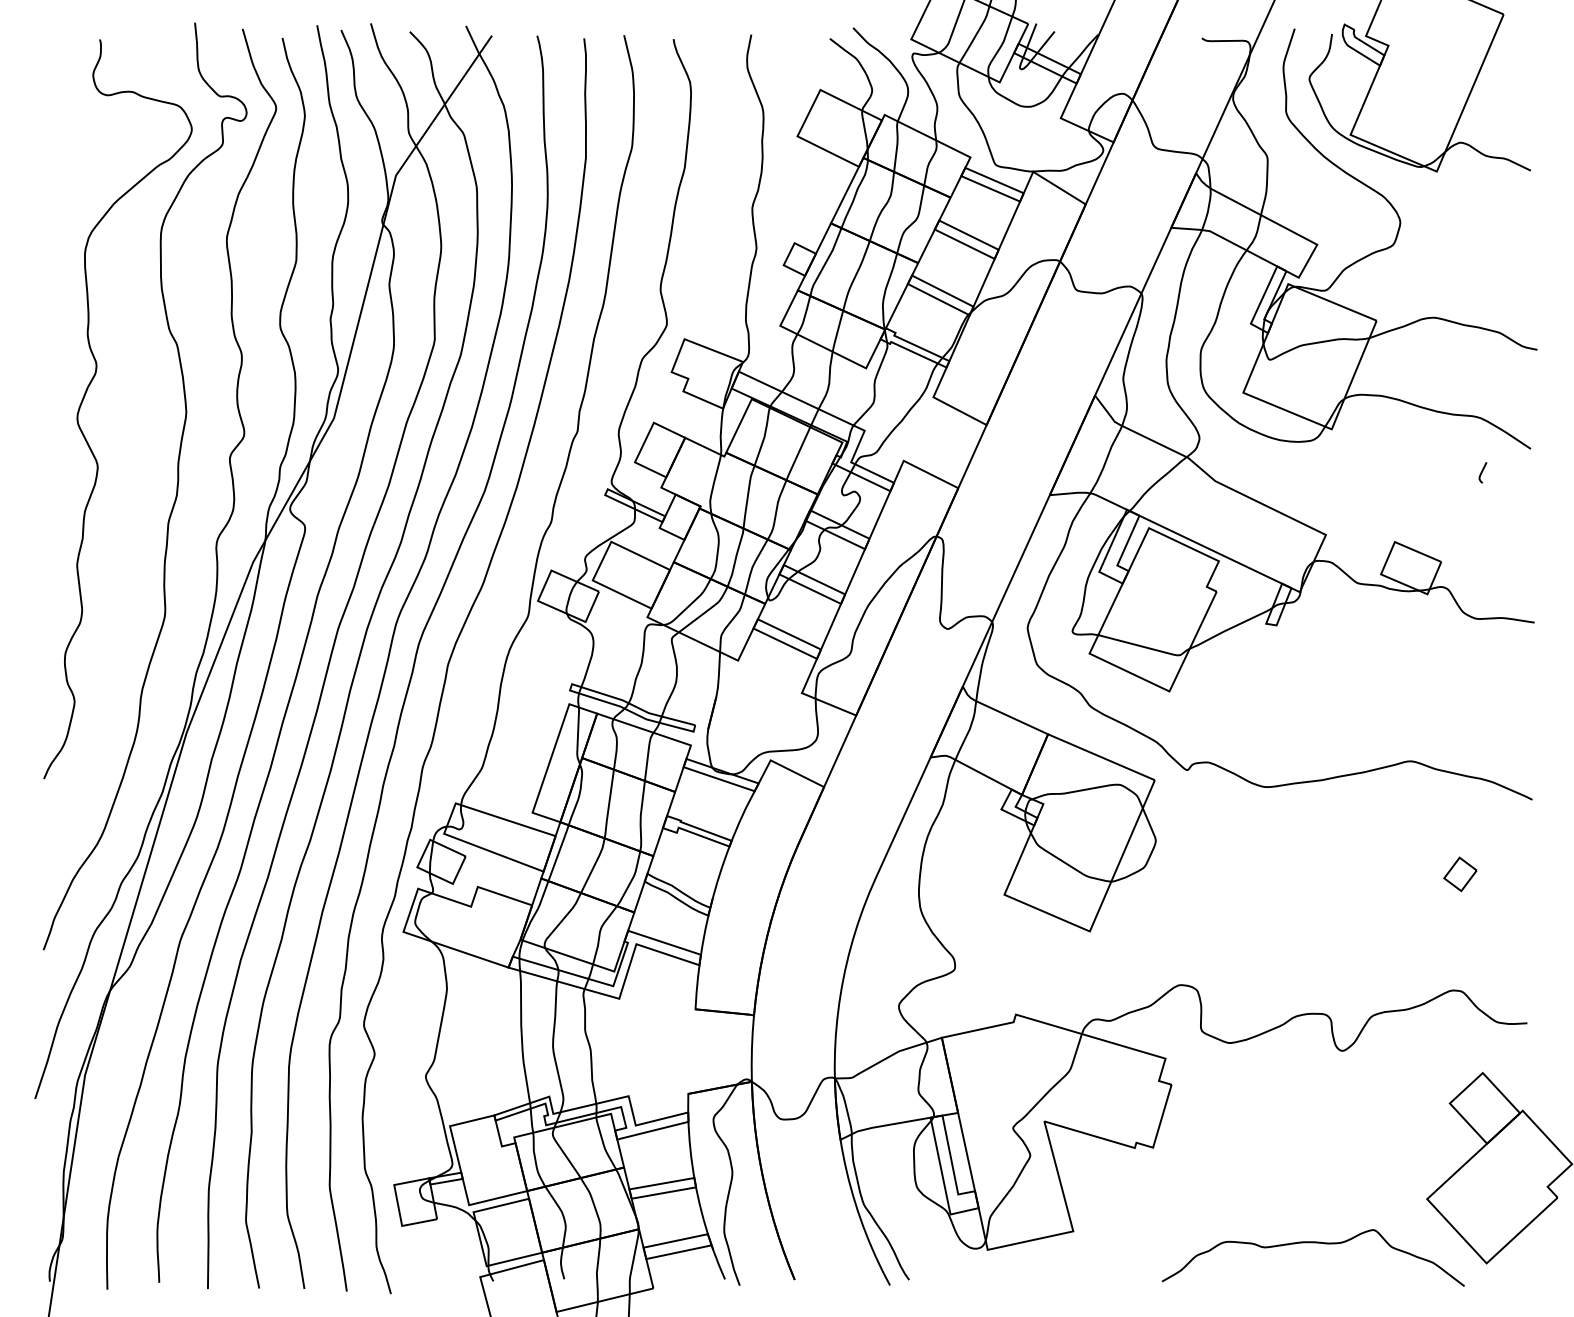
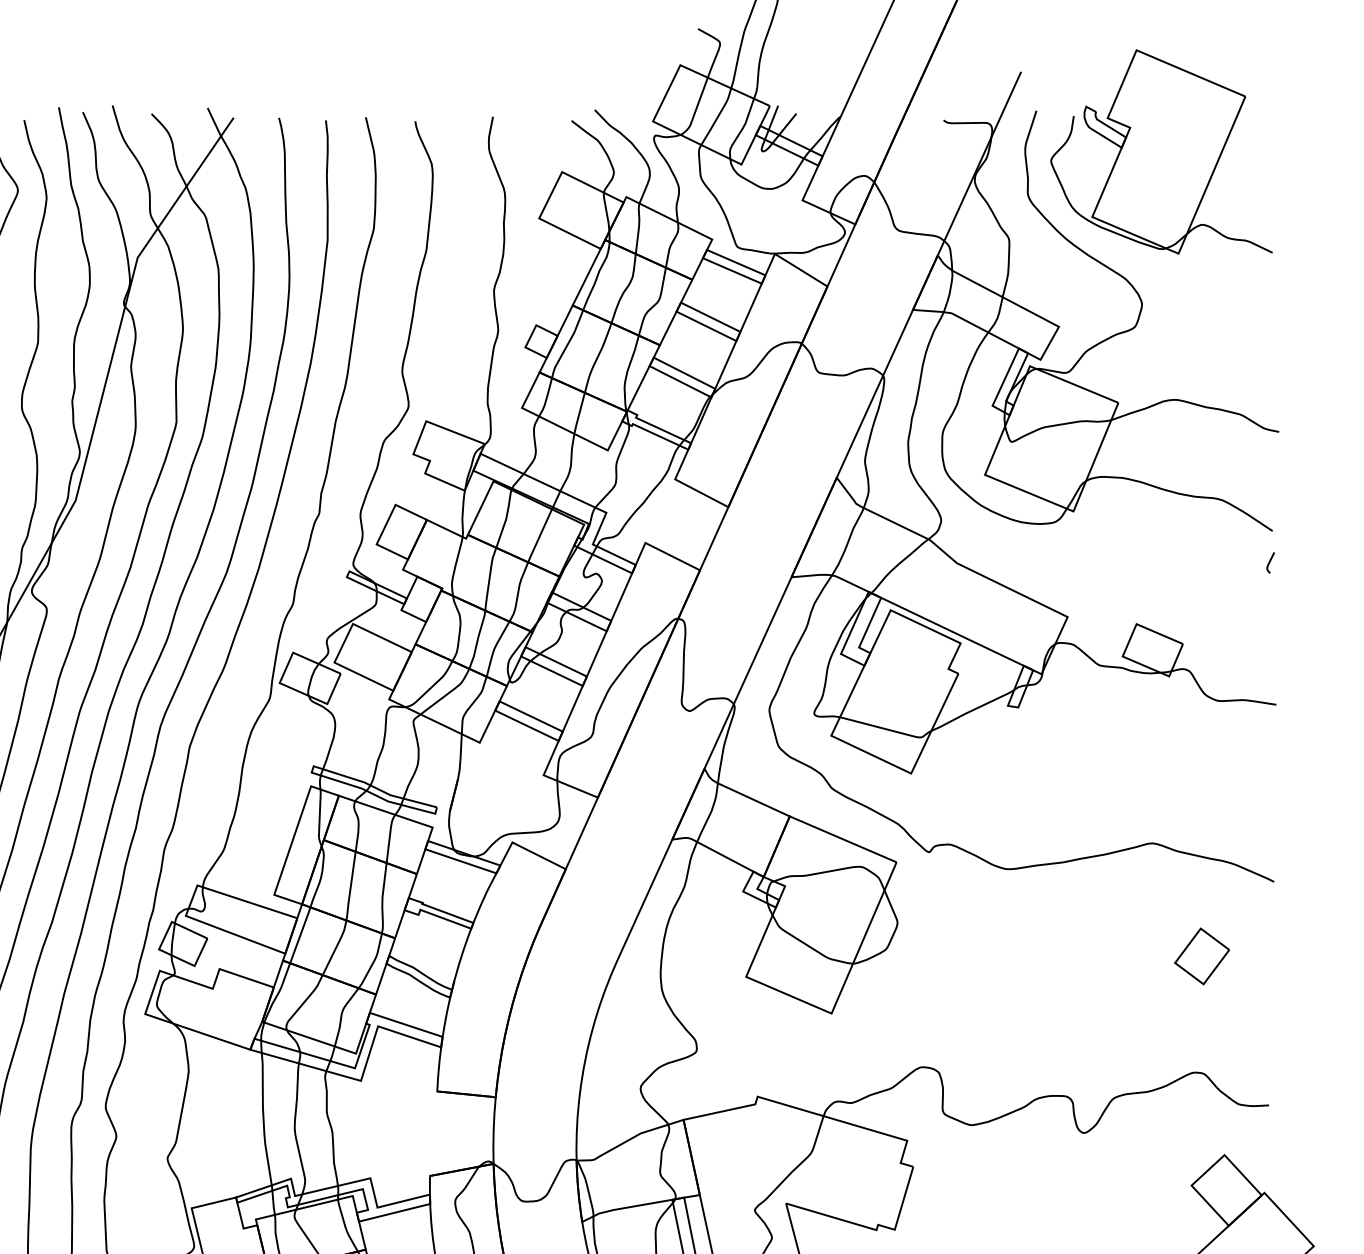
curve: (1482, 472) -> (1270, 562), moved
part: (1460, 874) -> (1202, 956), size x1.67

